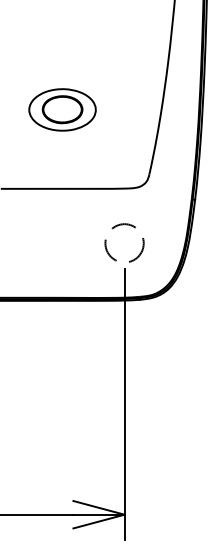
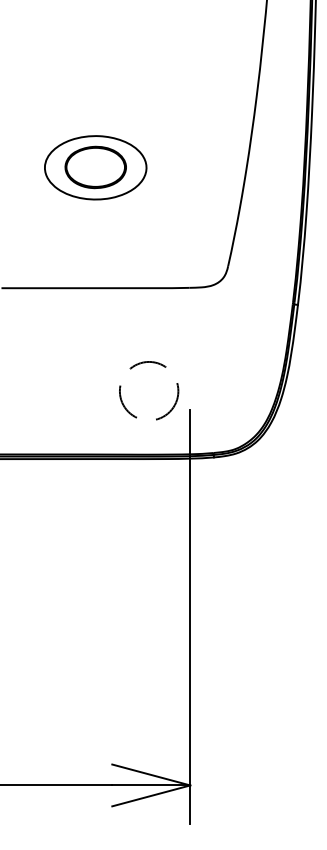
circle: (124, 242) -> (149, 389), moved

